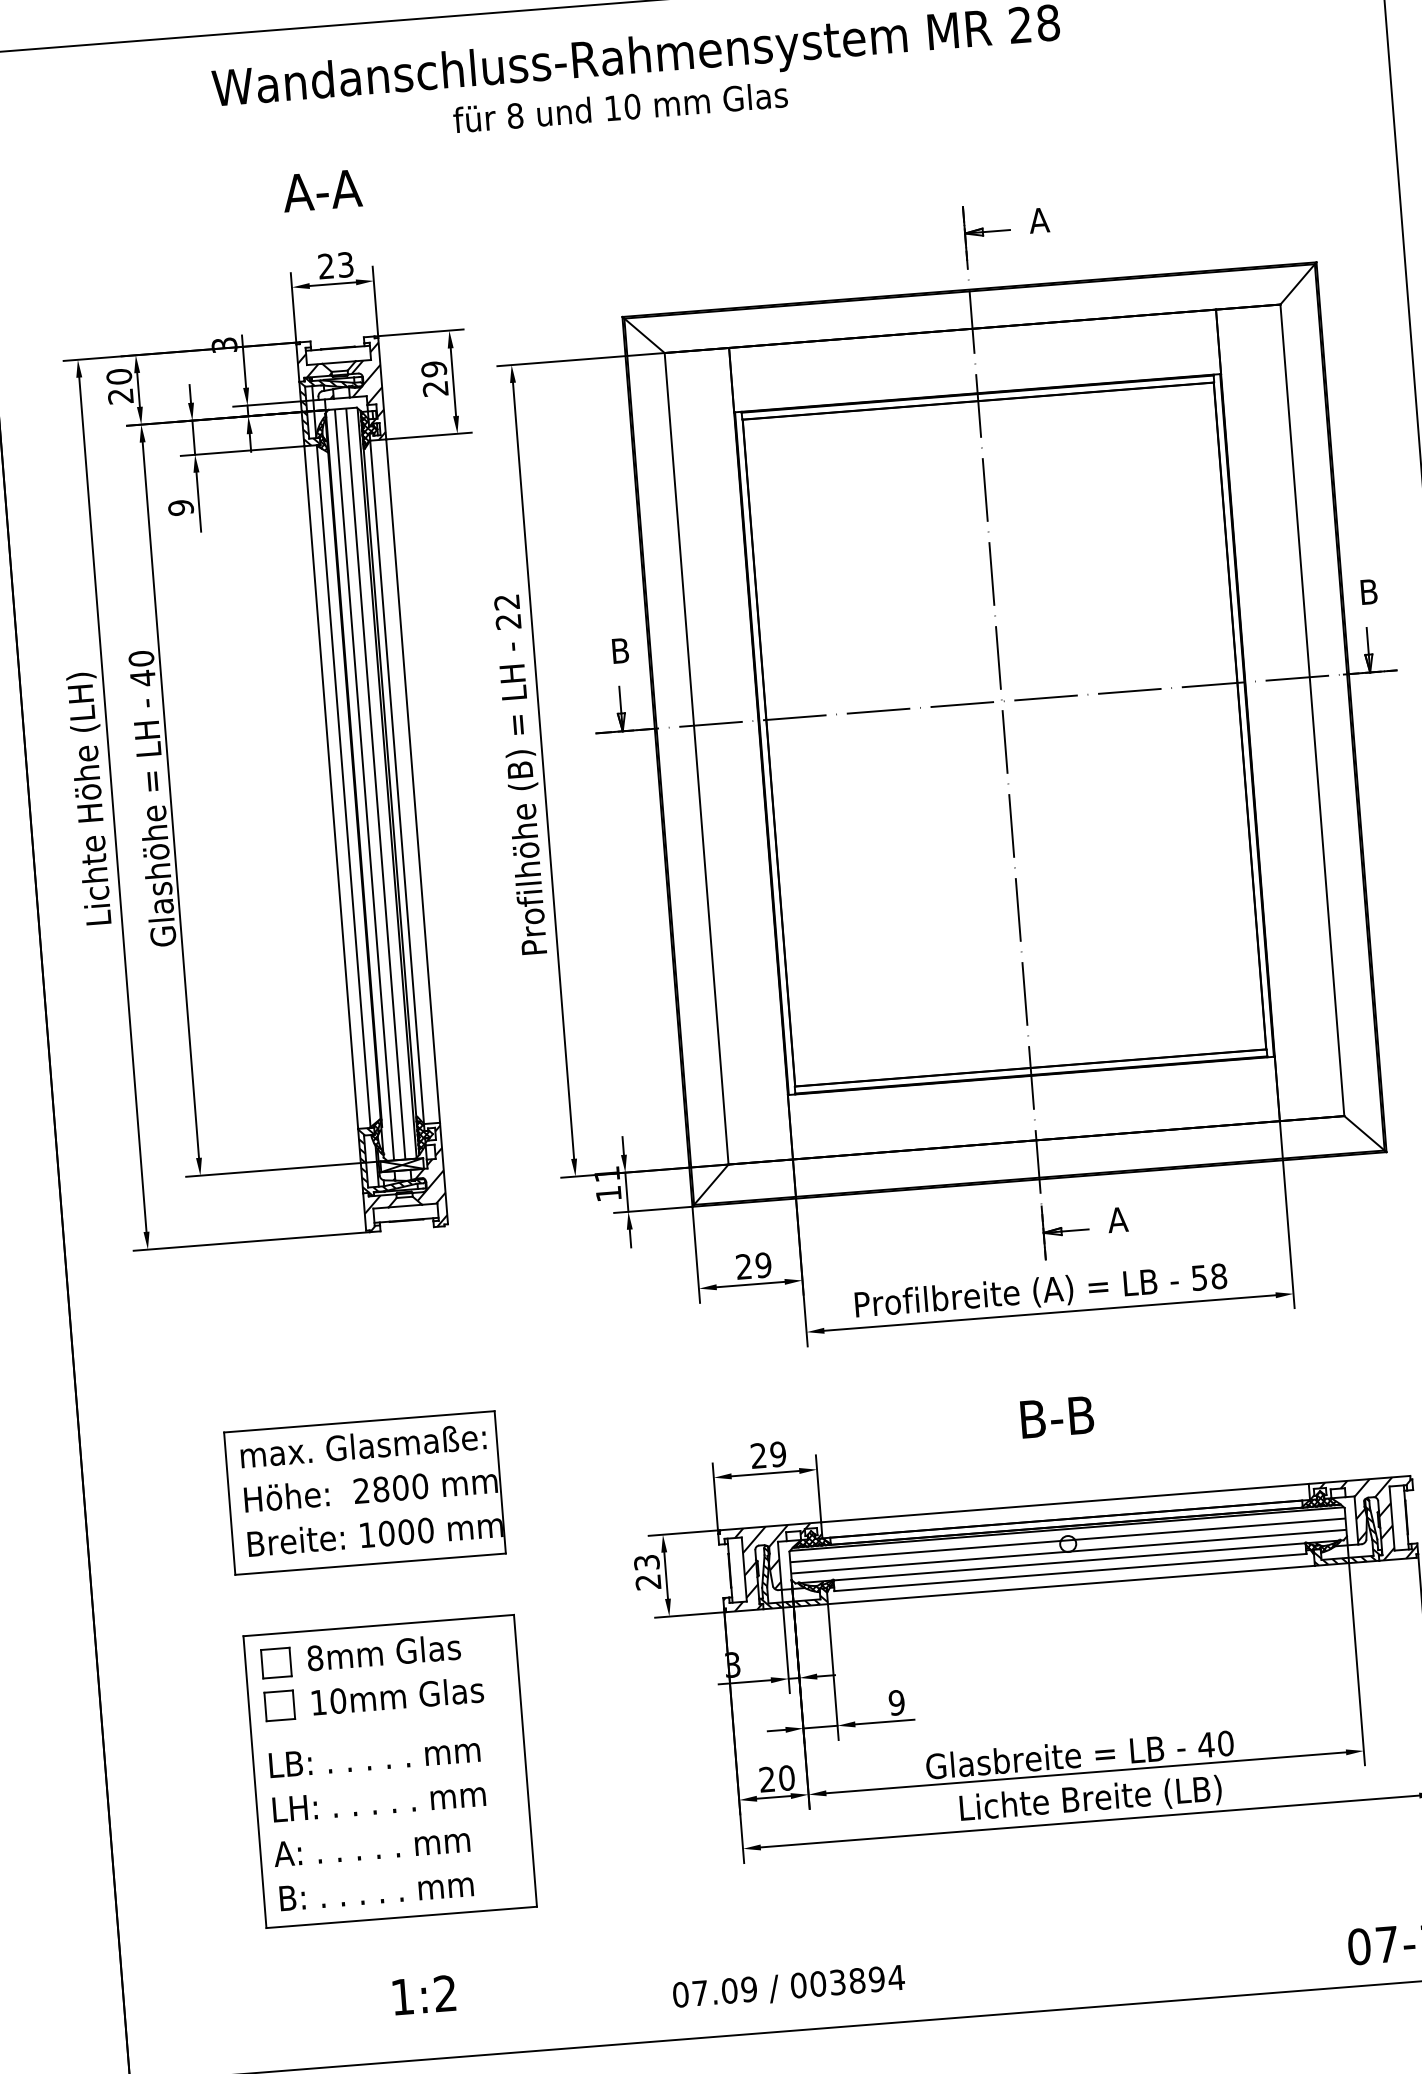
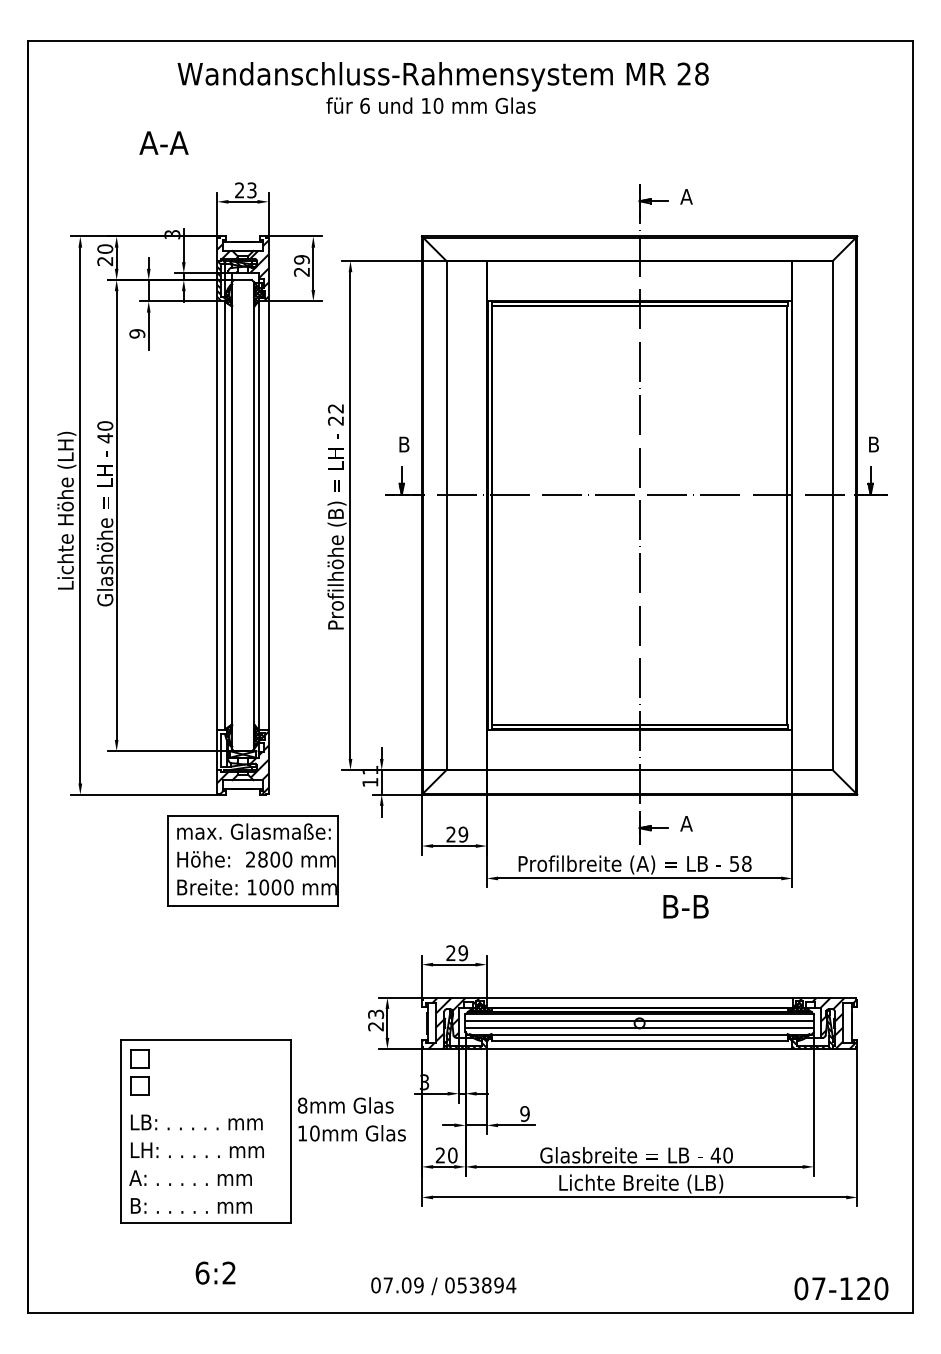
text: (514, 115) -> (364, 105), 8 -> 6
text: (321, 189) -> (163, 142), moved
hatch: (376, 783) -> (245, 515), removed
hatch: (389, 1159) -> (235, 750), removed
text: (1056, 1416) -> (685, 906), moved
part: (364, 1492) -> (252, 860), moved
text: (394, 1674) -> (351, 1119), moved
text: (818, 1984) -> (462, 1285), 003894 -> 053894
text: (402, 1995) -> (202, 1272), 1:2 -> 6:2

